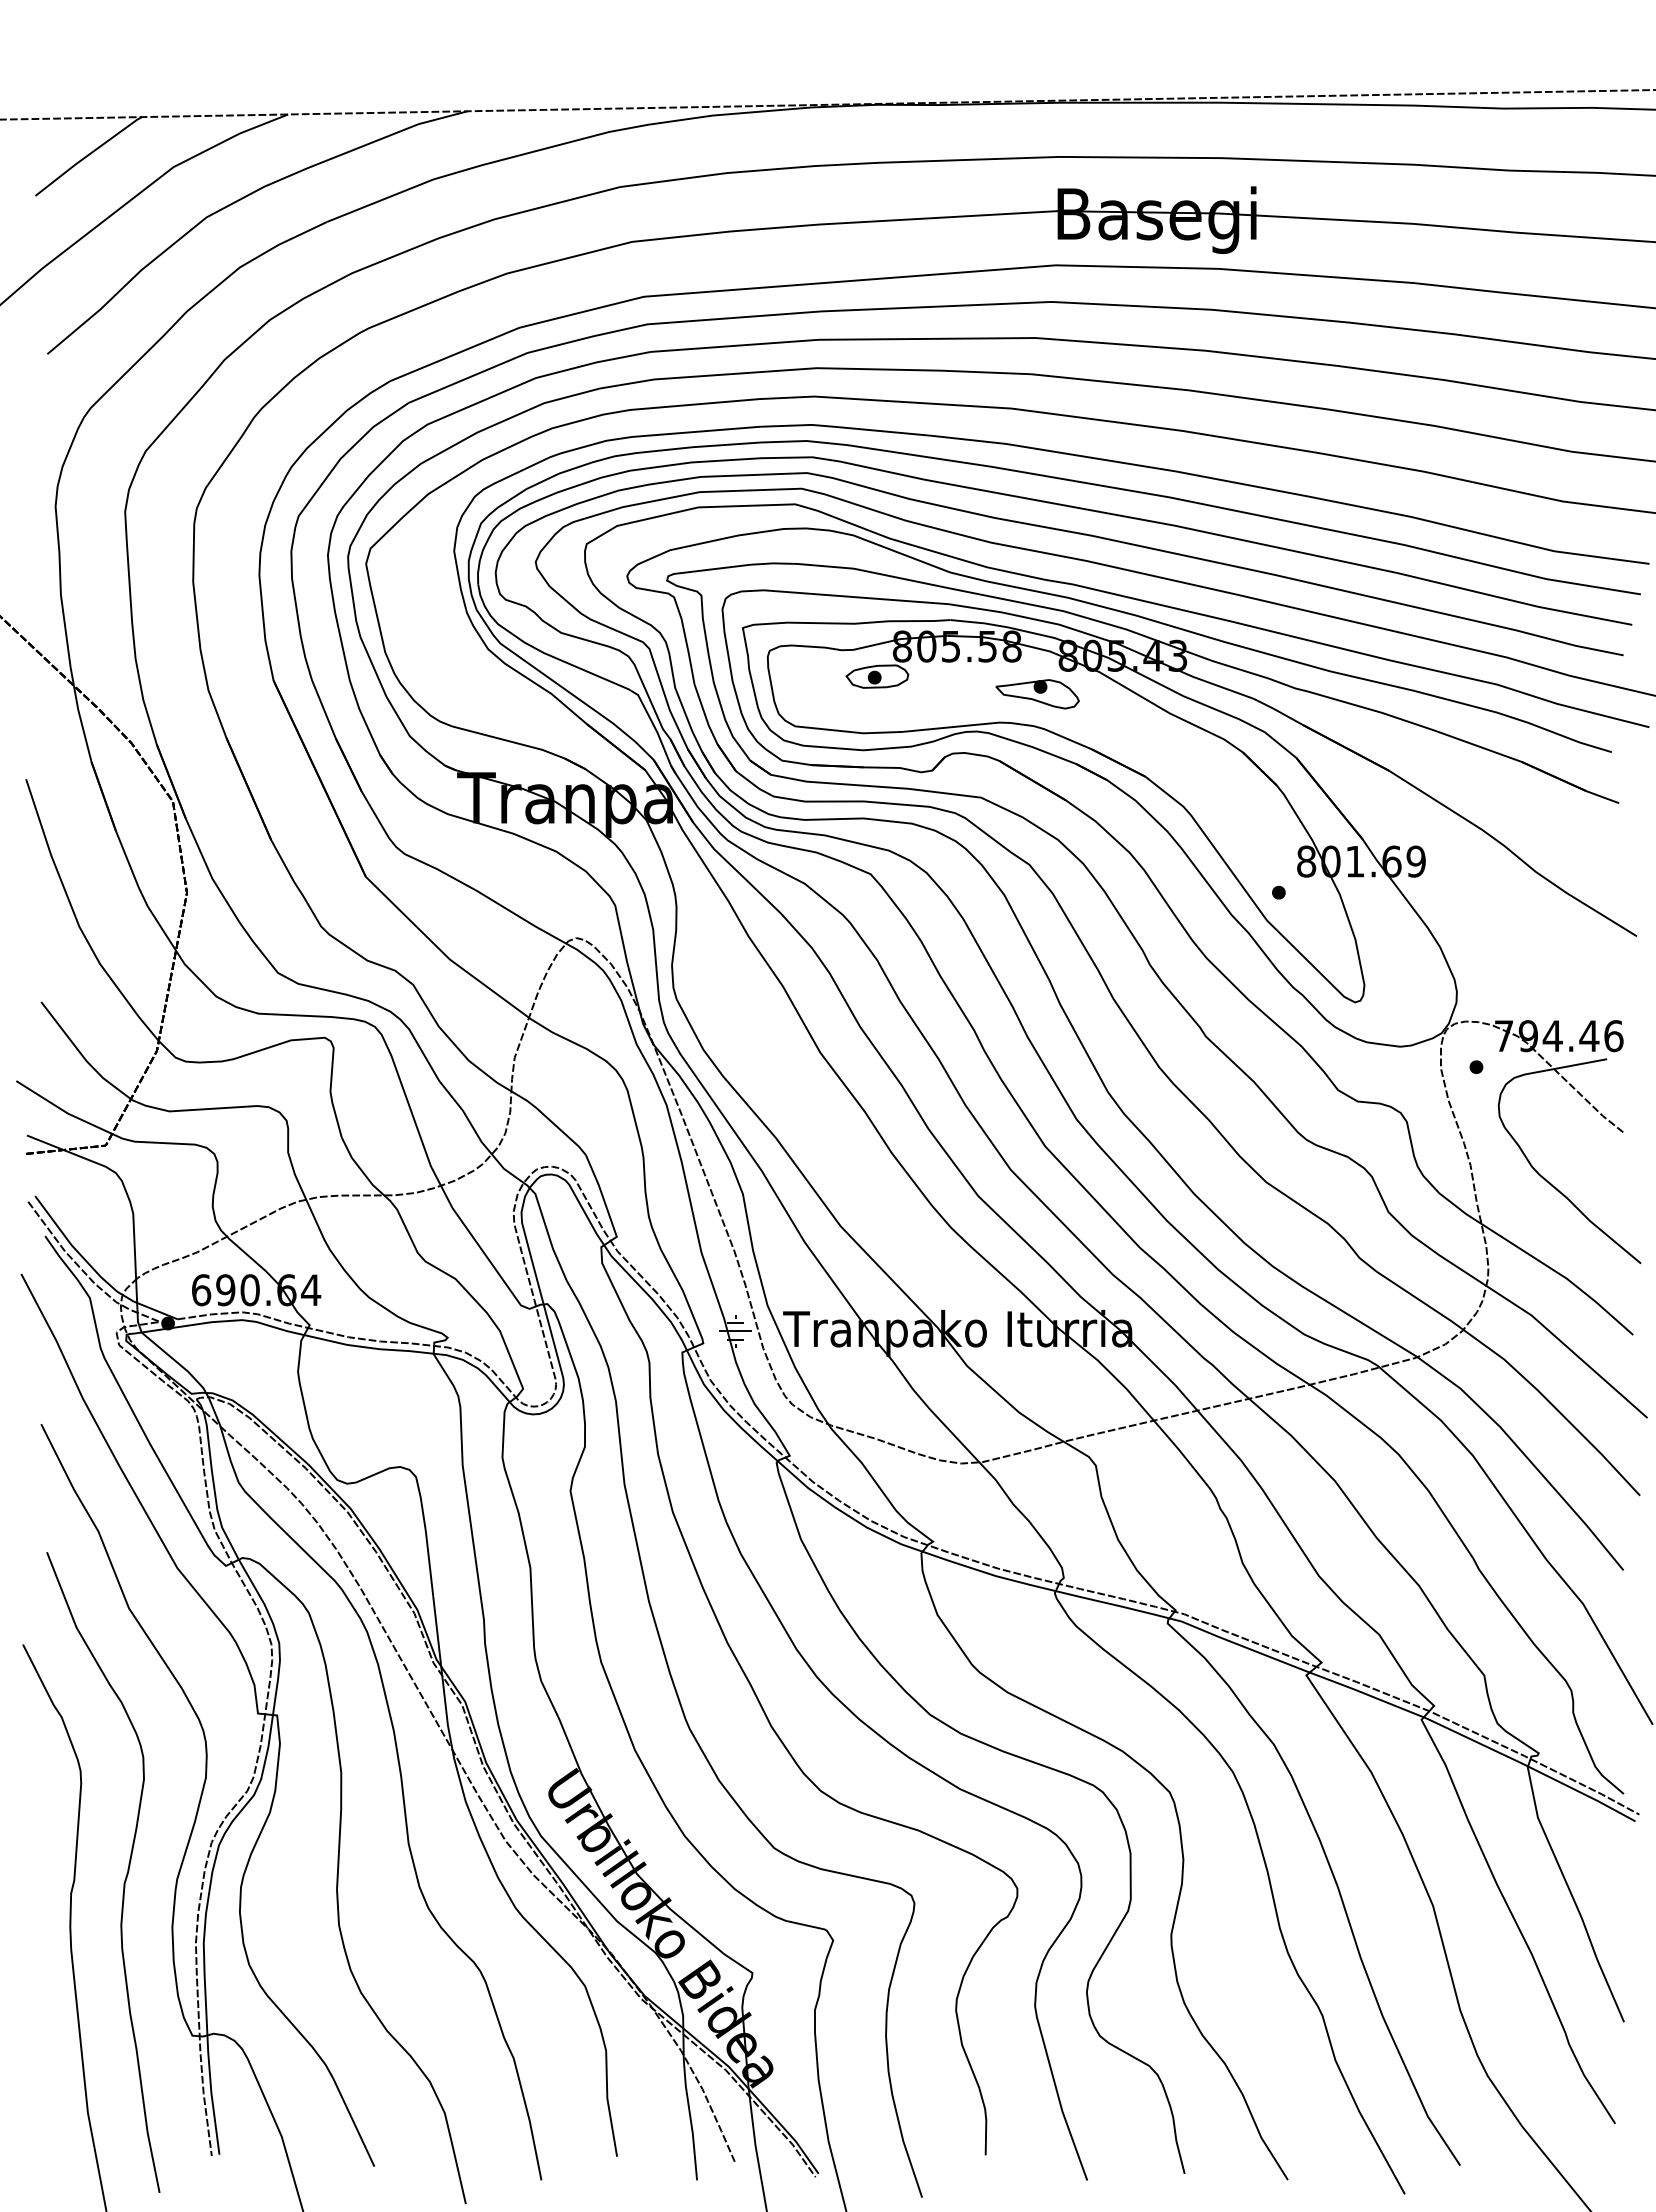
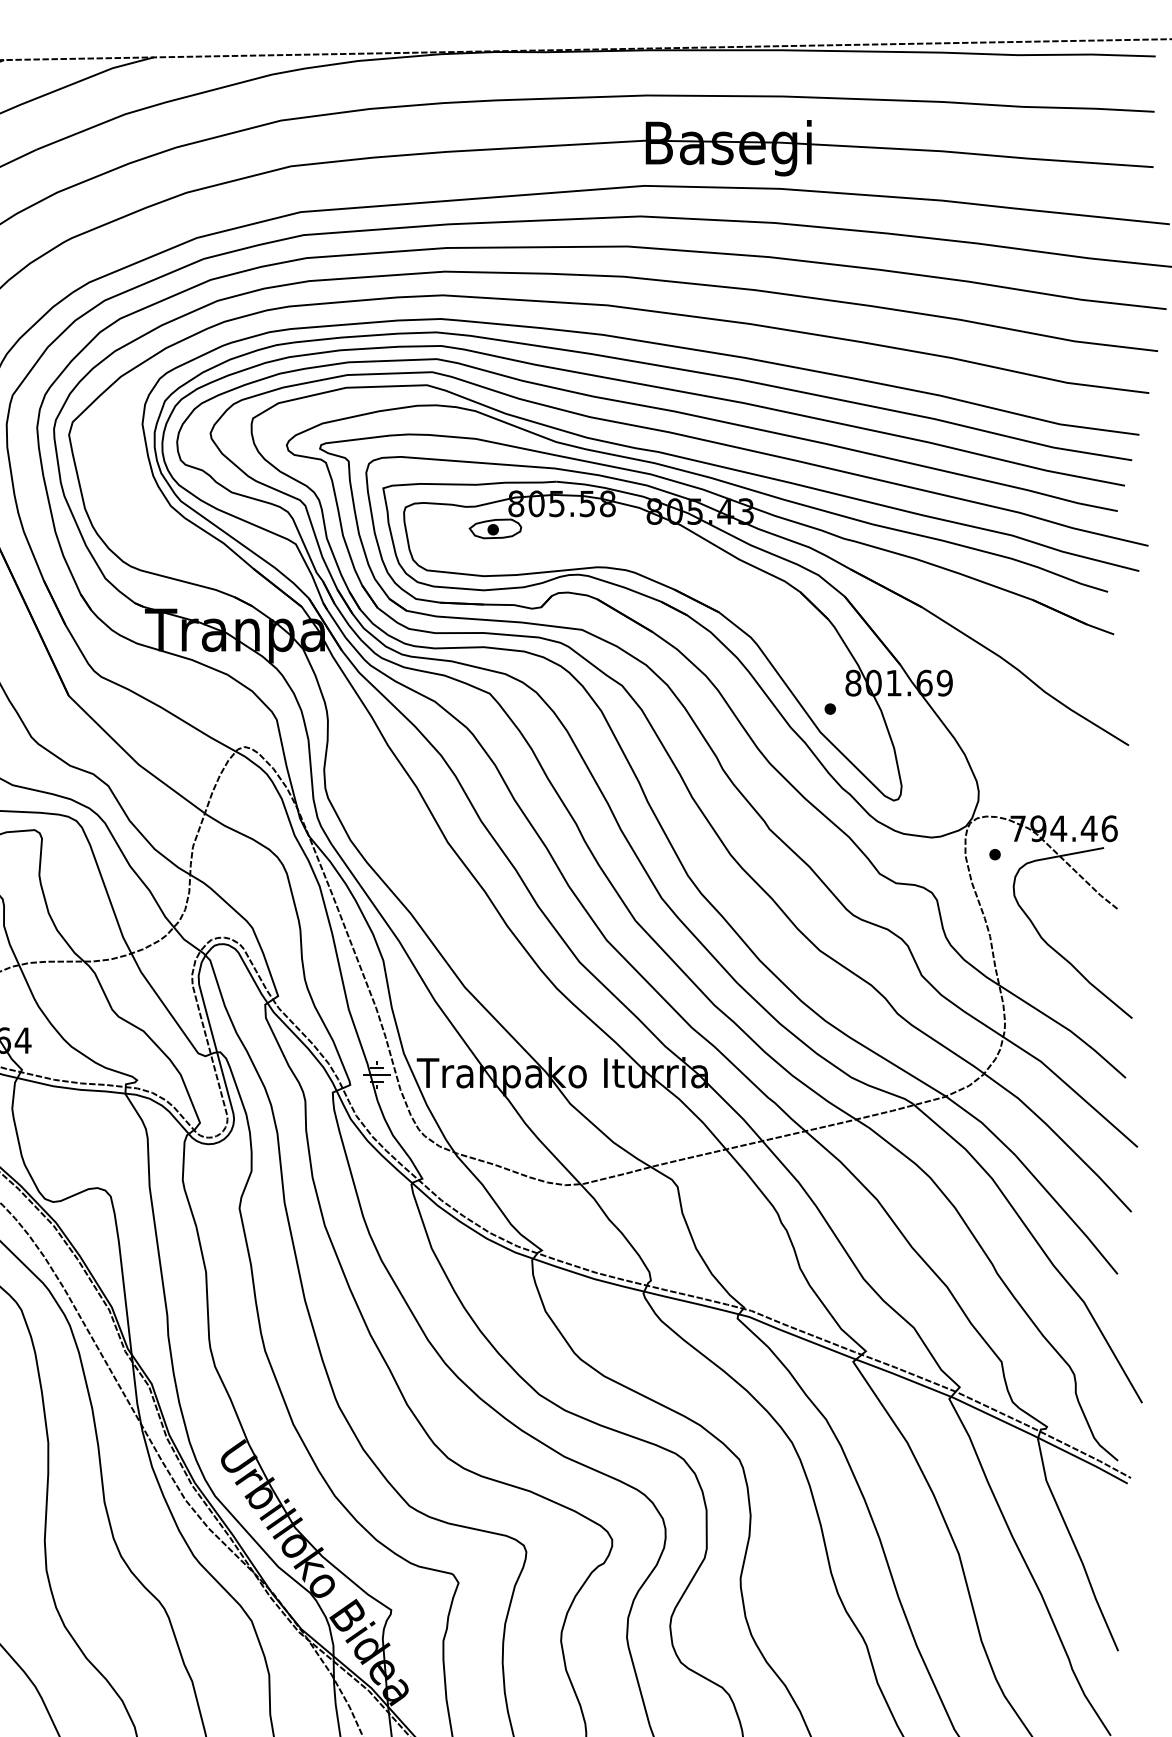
part: (1037, 694) -> (629, 543), removed

